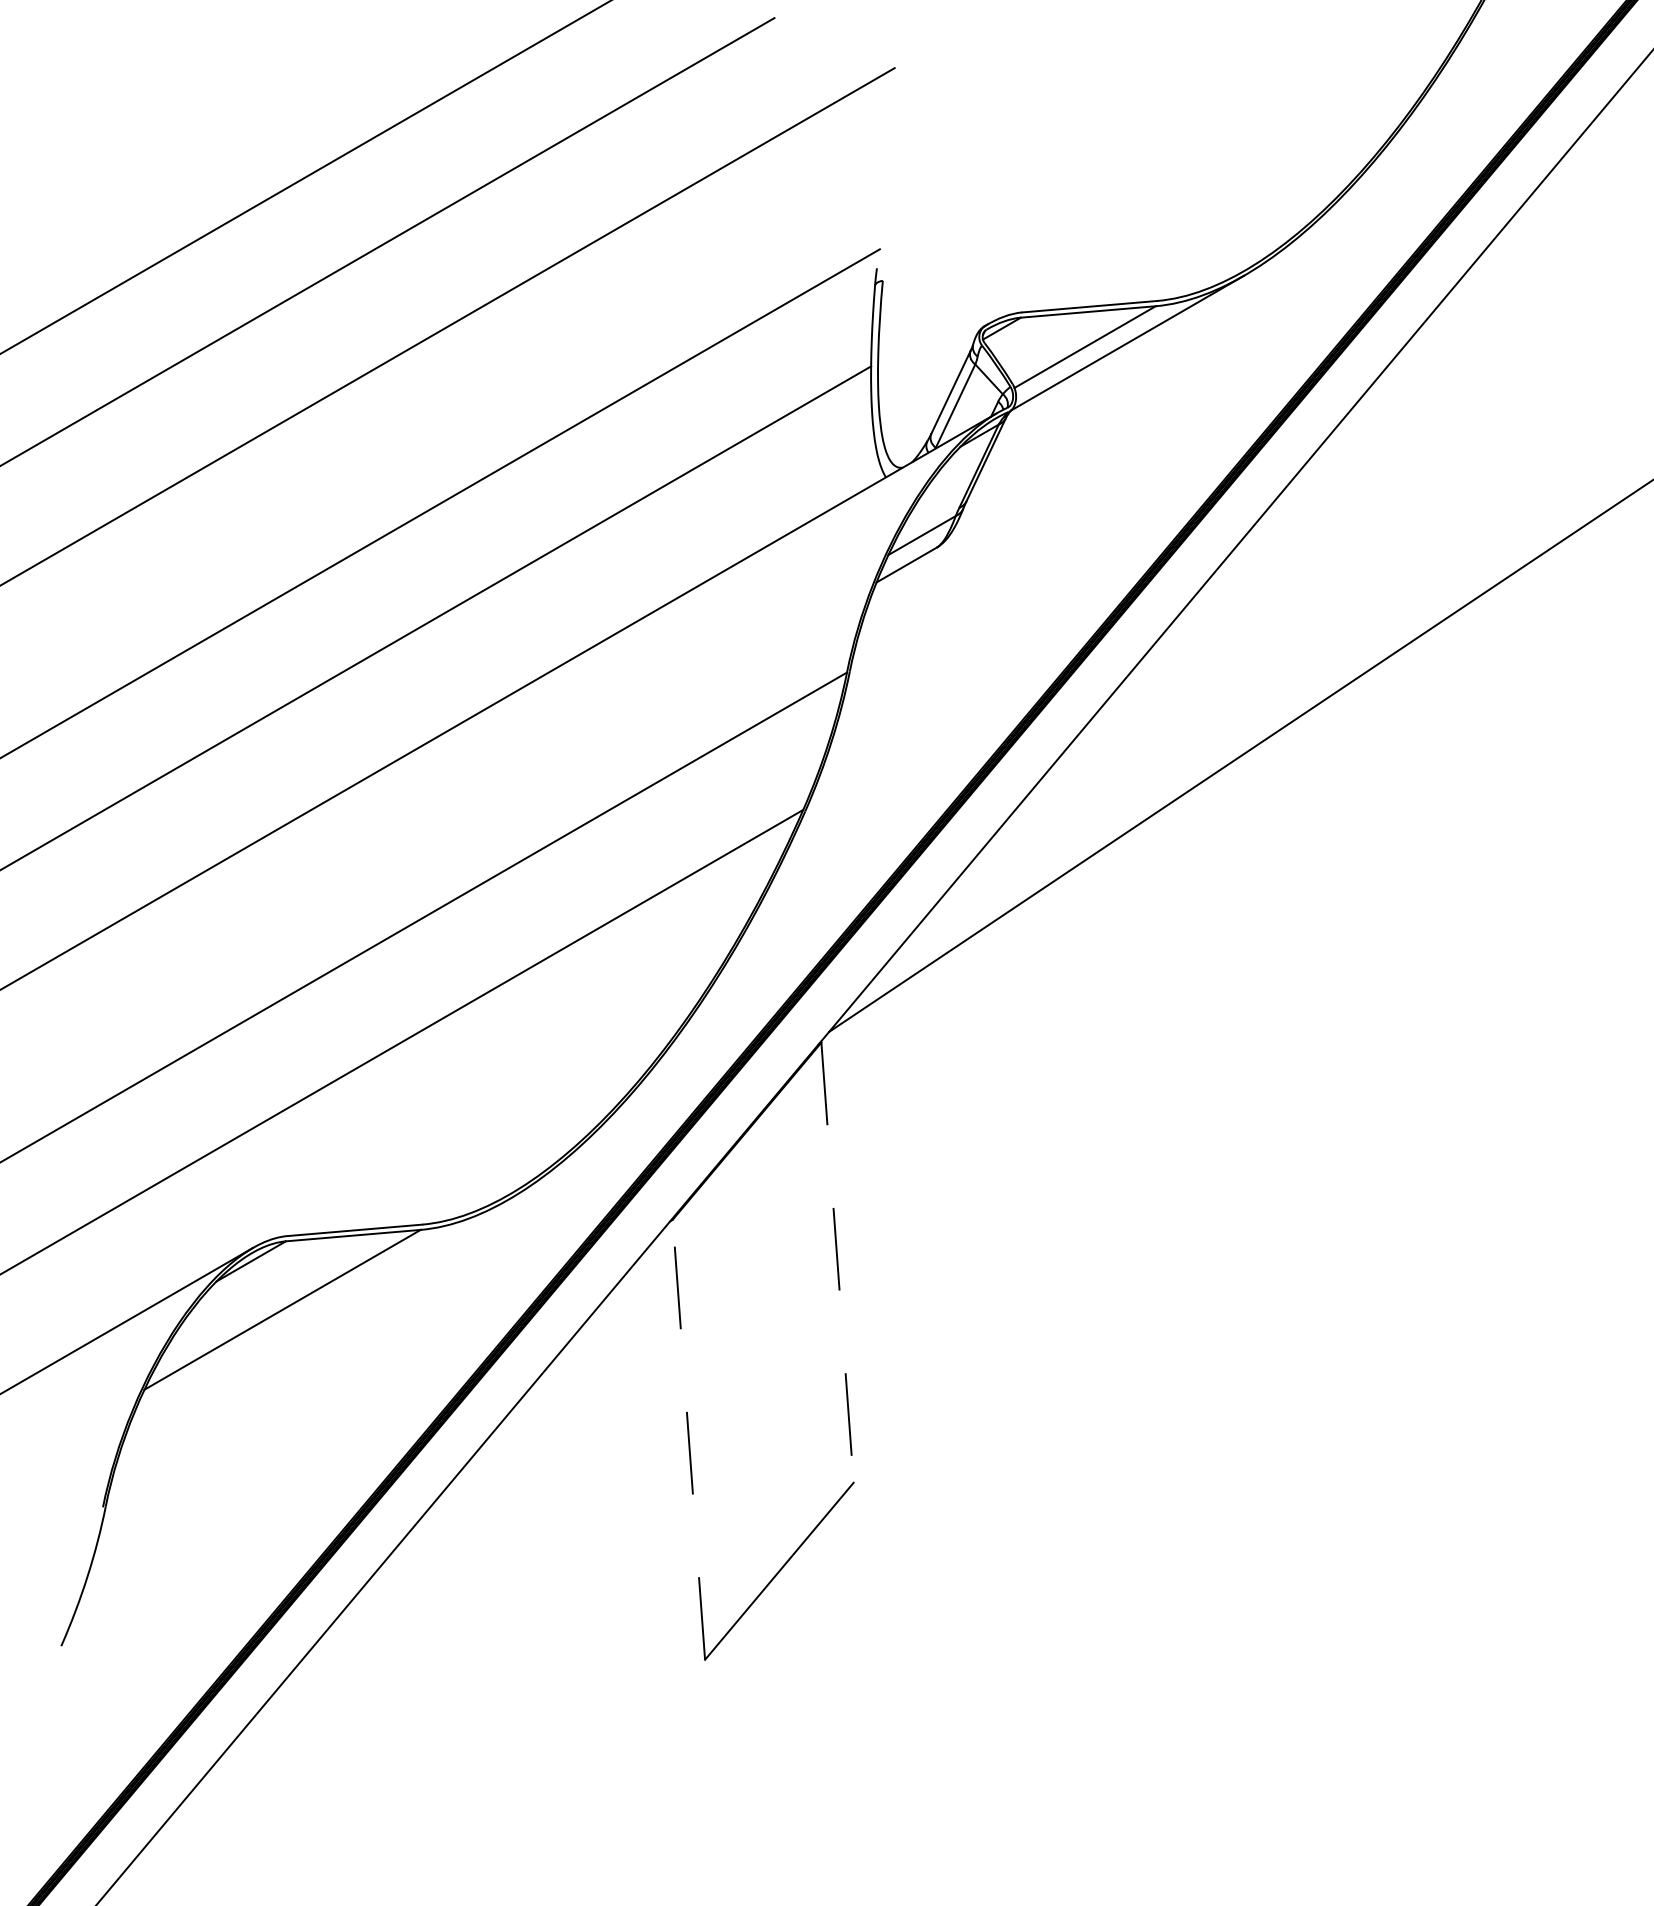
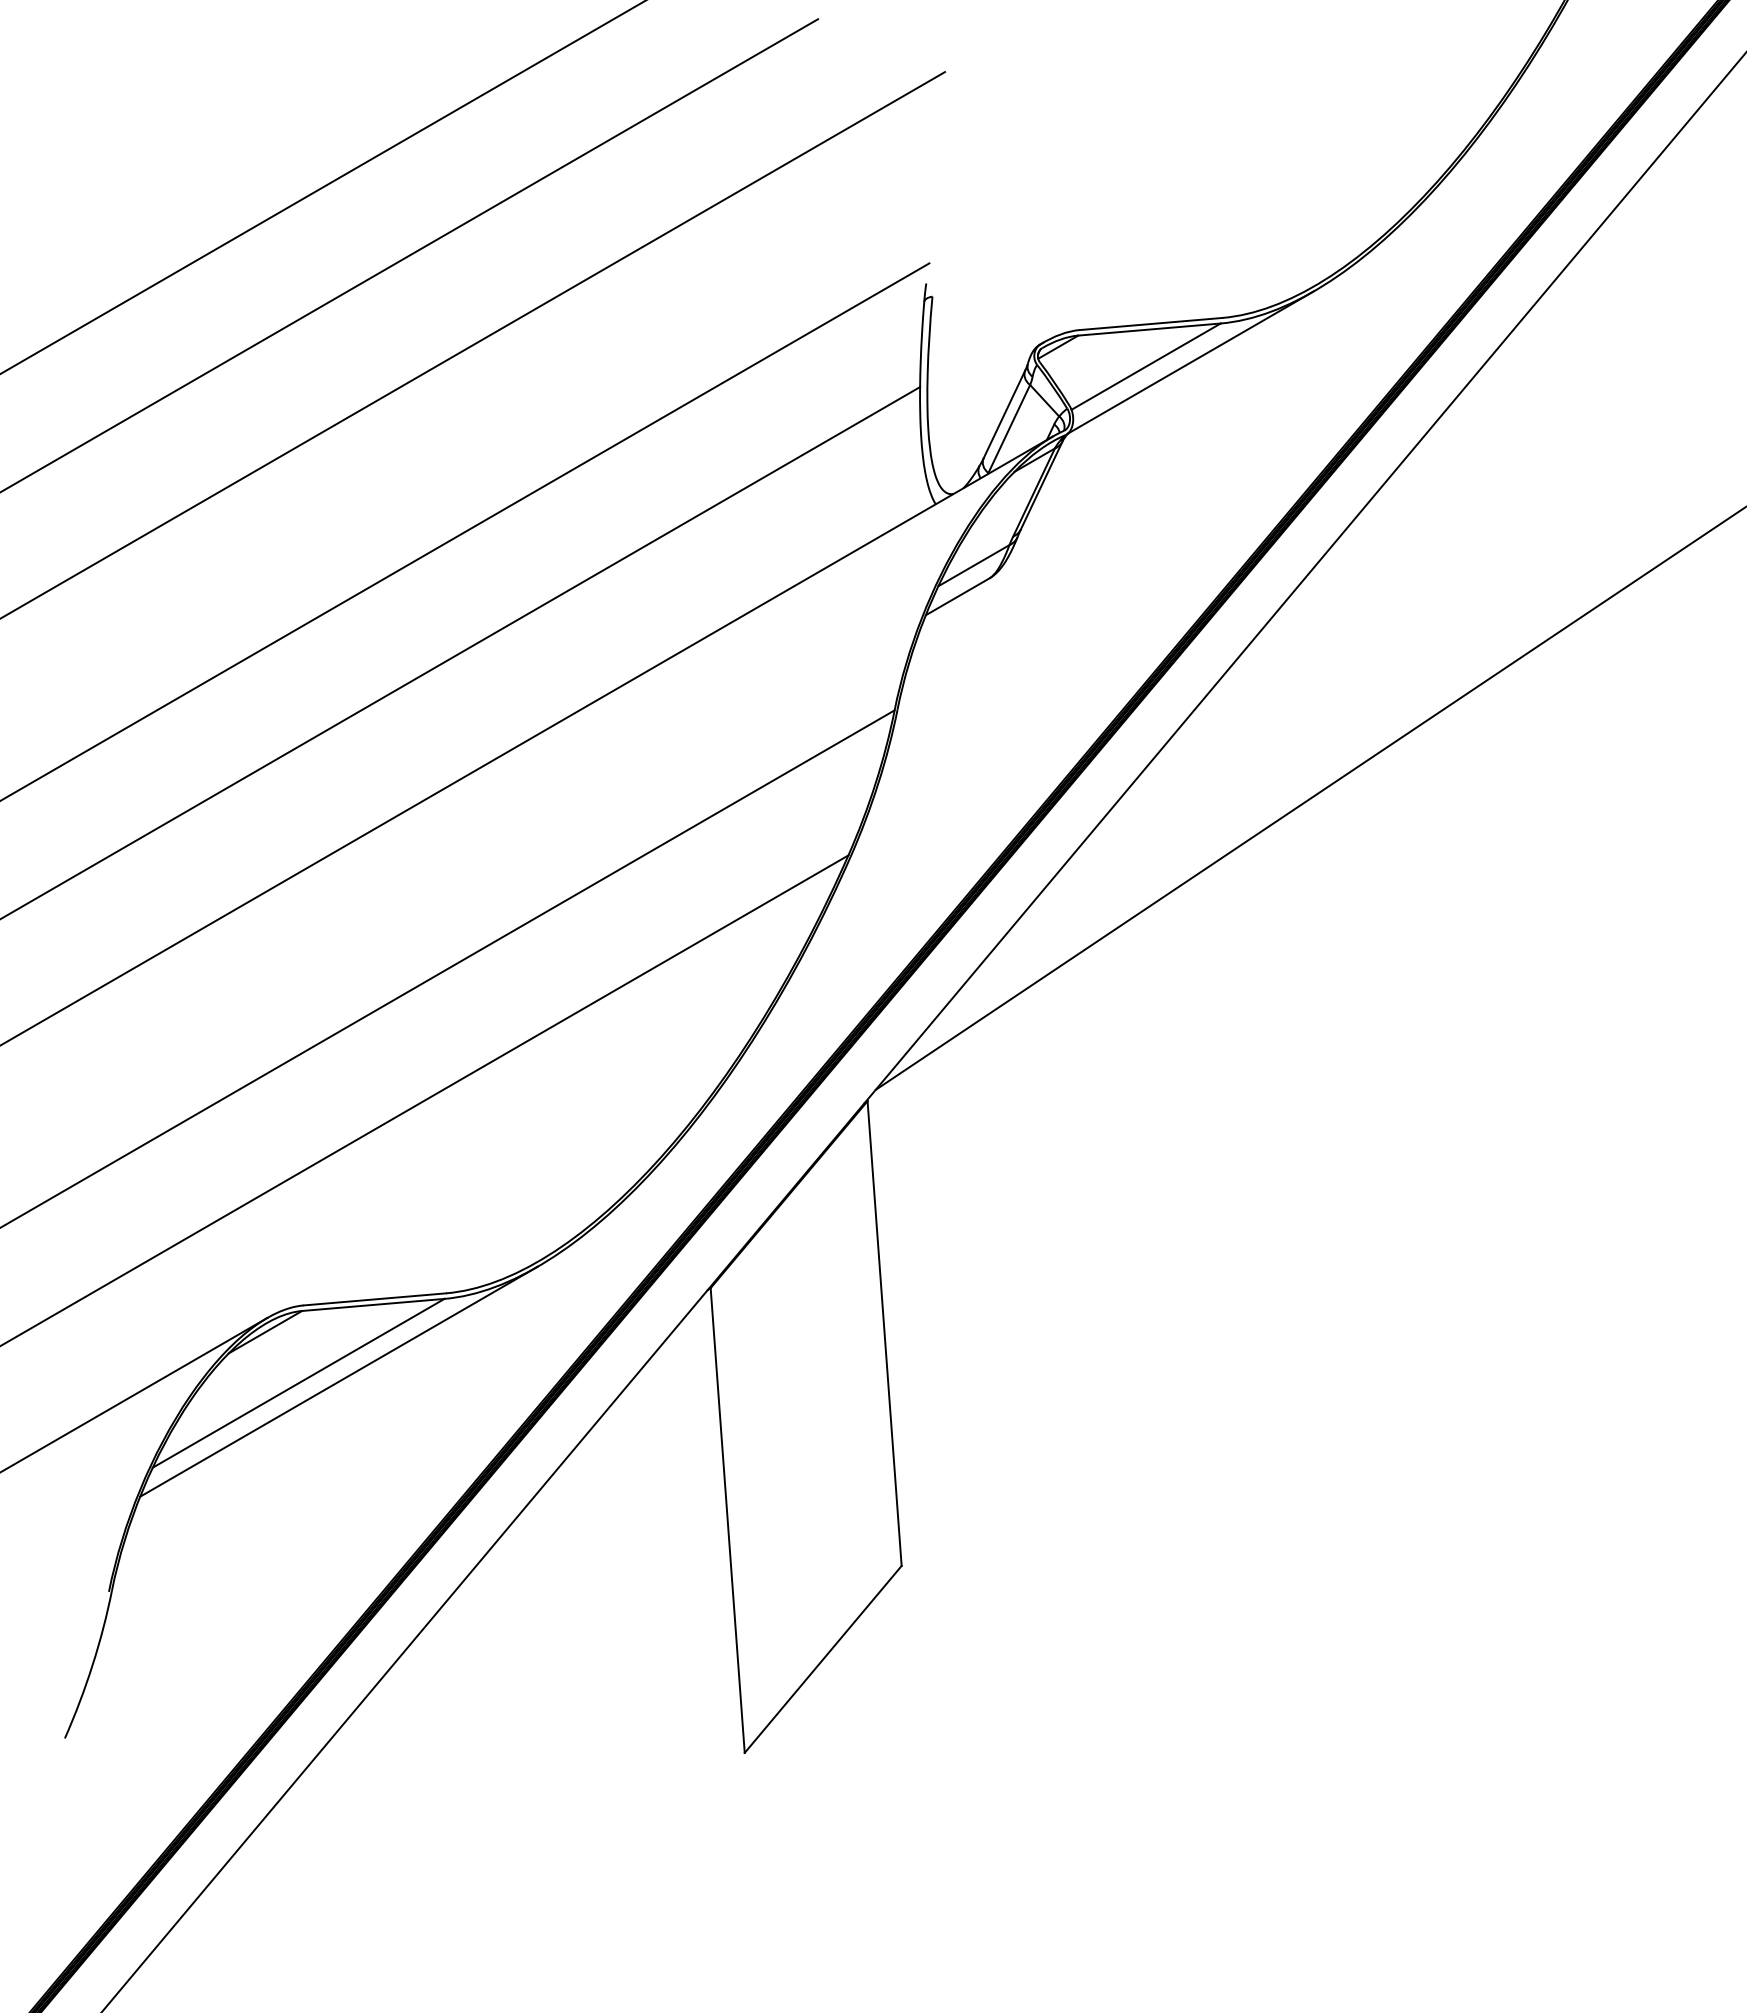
line: (837, 1262) -> (884, 1333), dashed -> solid
line: (320, 1308) -> (338, 1381), added
line: (688, 1439) -> (727, 1520), dashed -> solid

